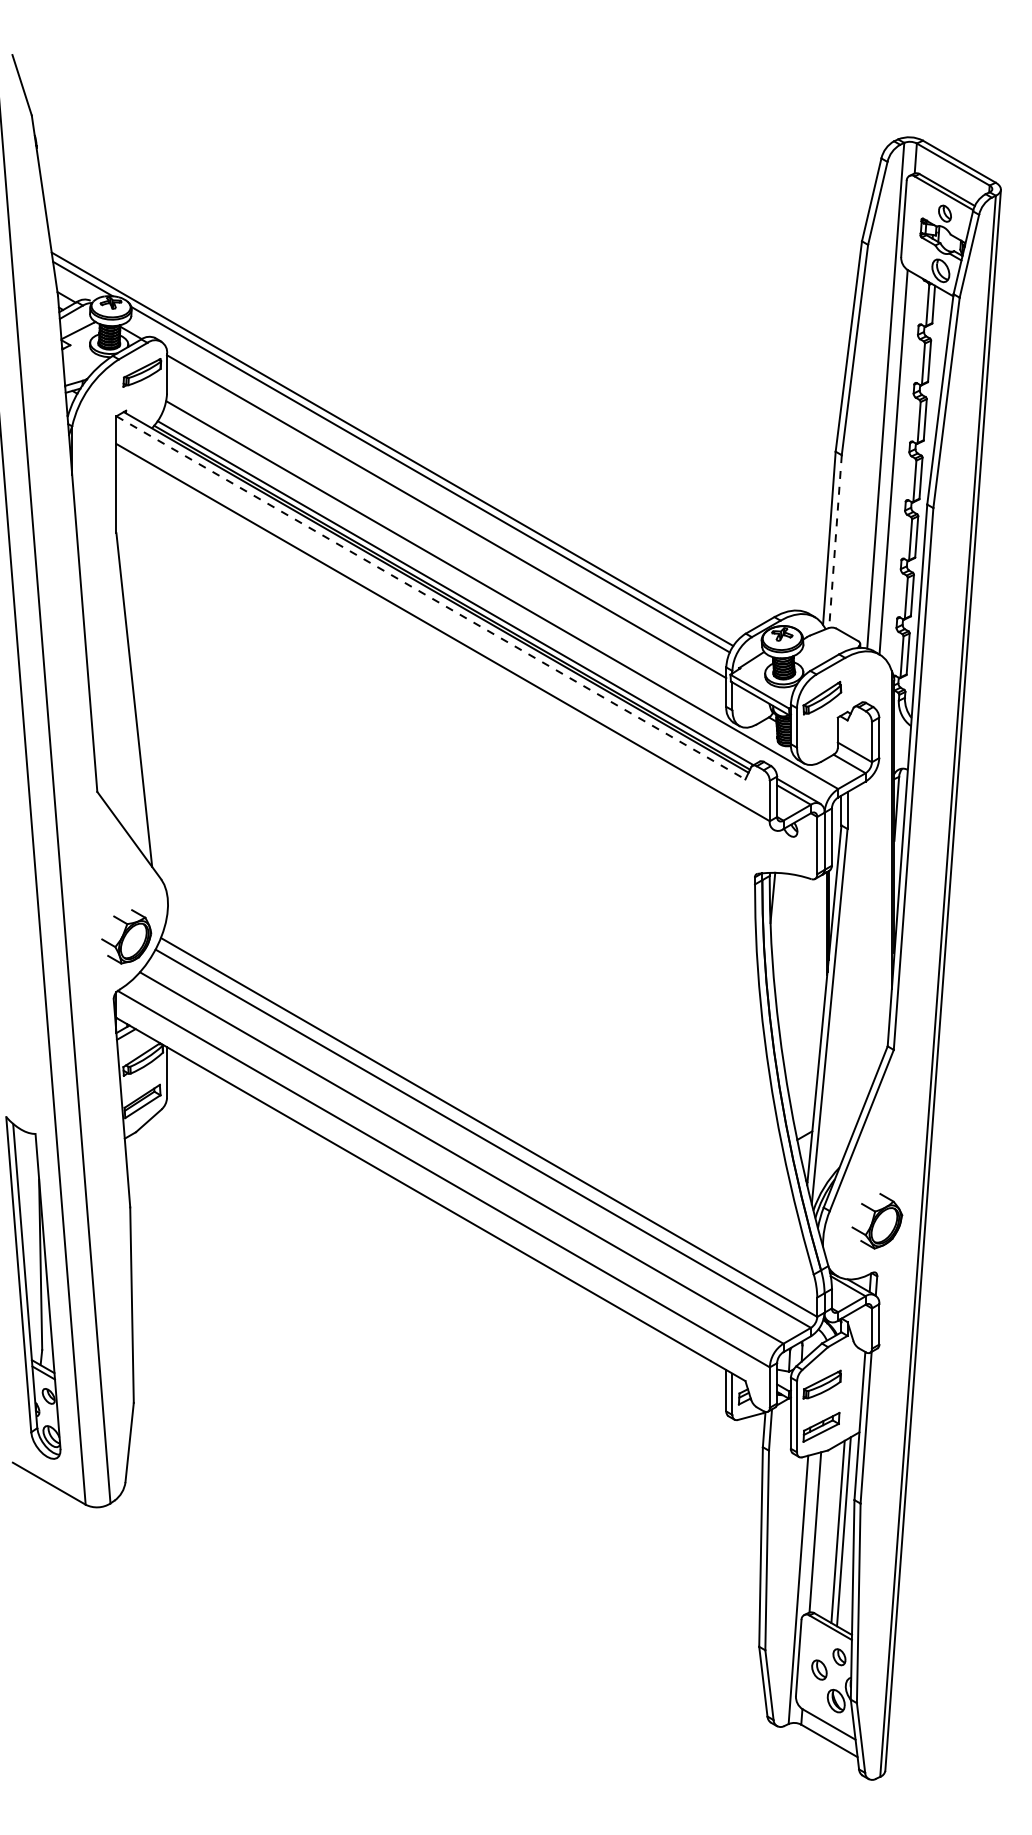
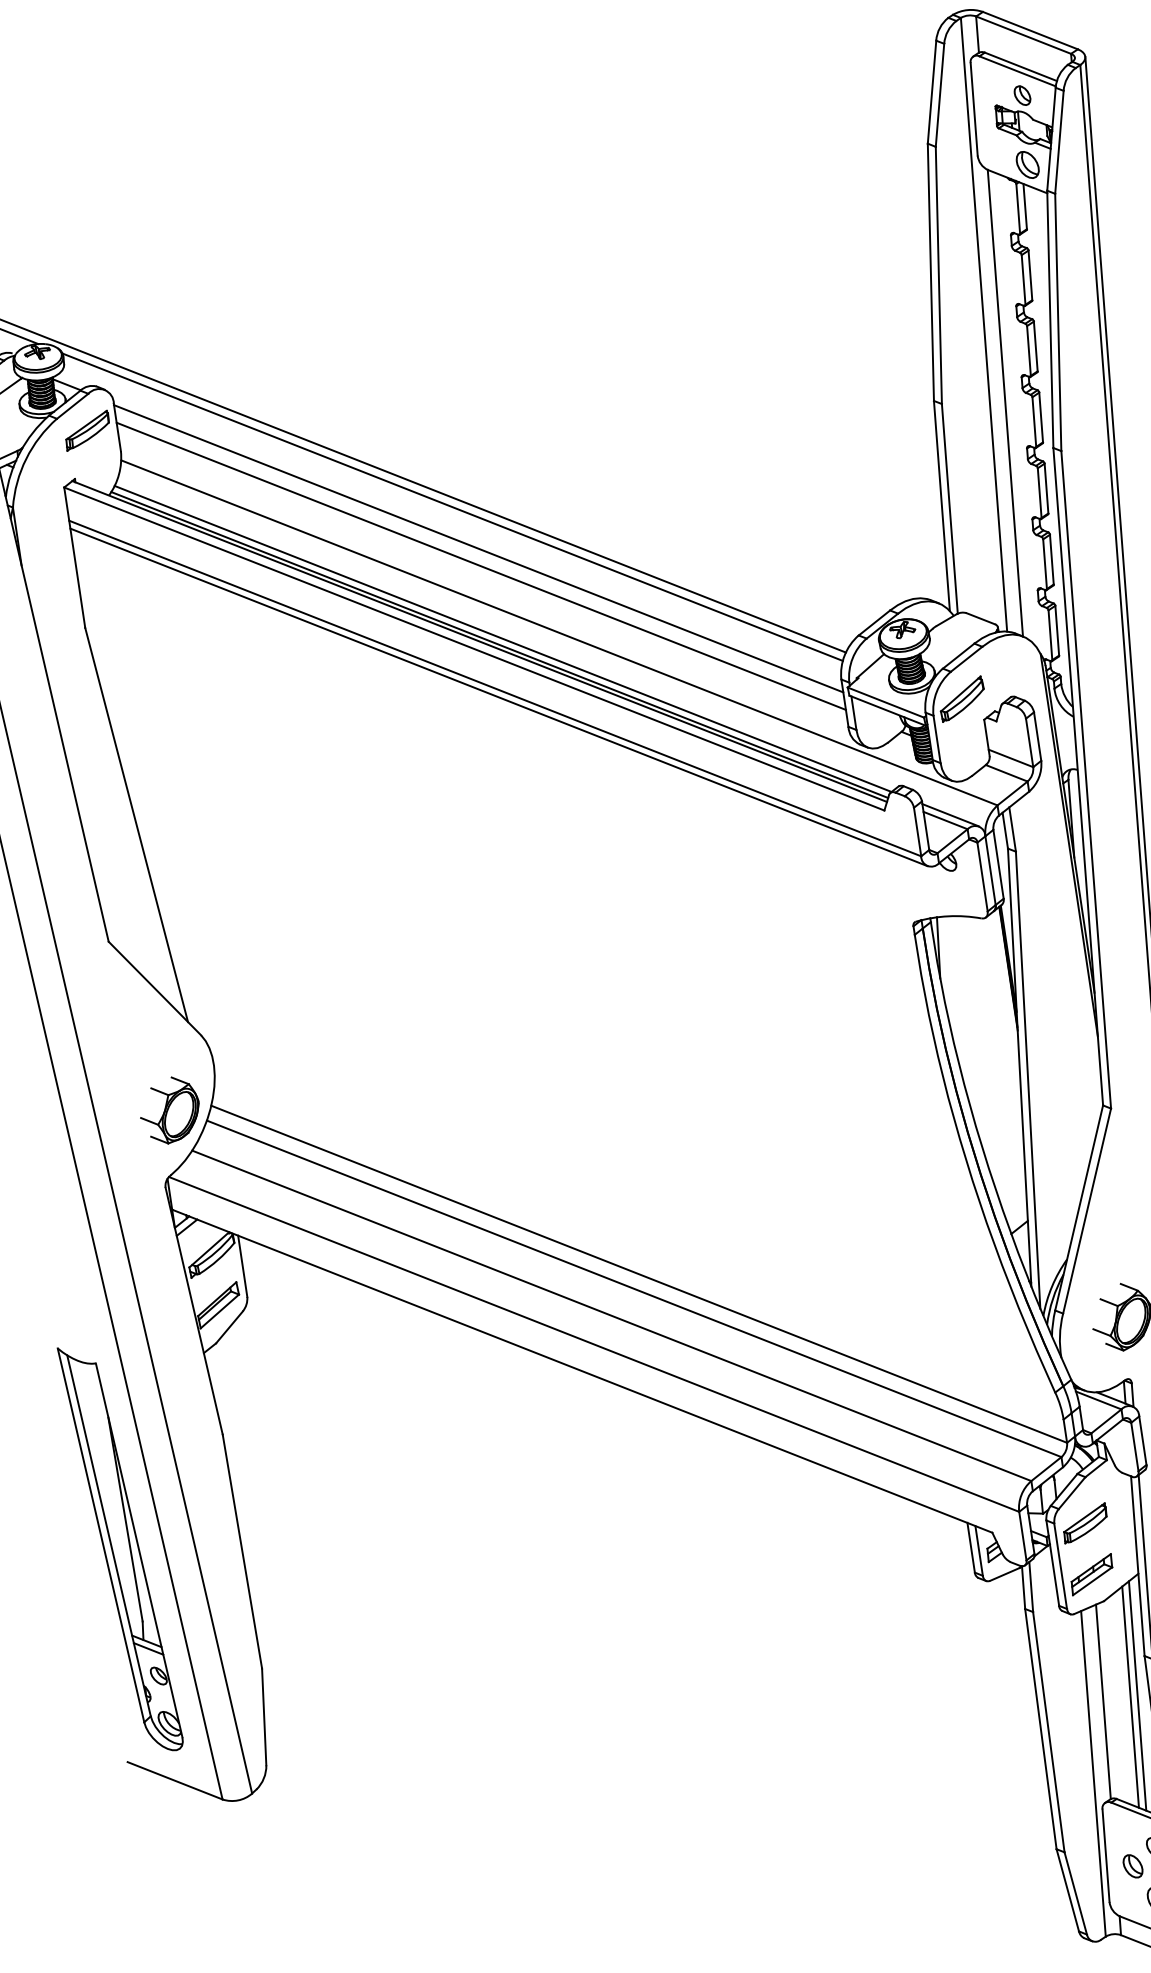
line: (446, 530) -> (480, 565), added
line: (835, 541) -> (949, 508), dashed -> solid
line: (431, 598) -> (475, 649), dashed -> solid
line: (444, 640) -> (498, 697), added

